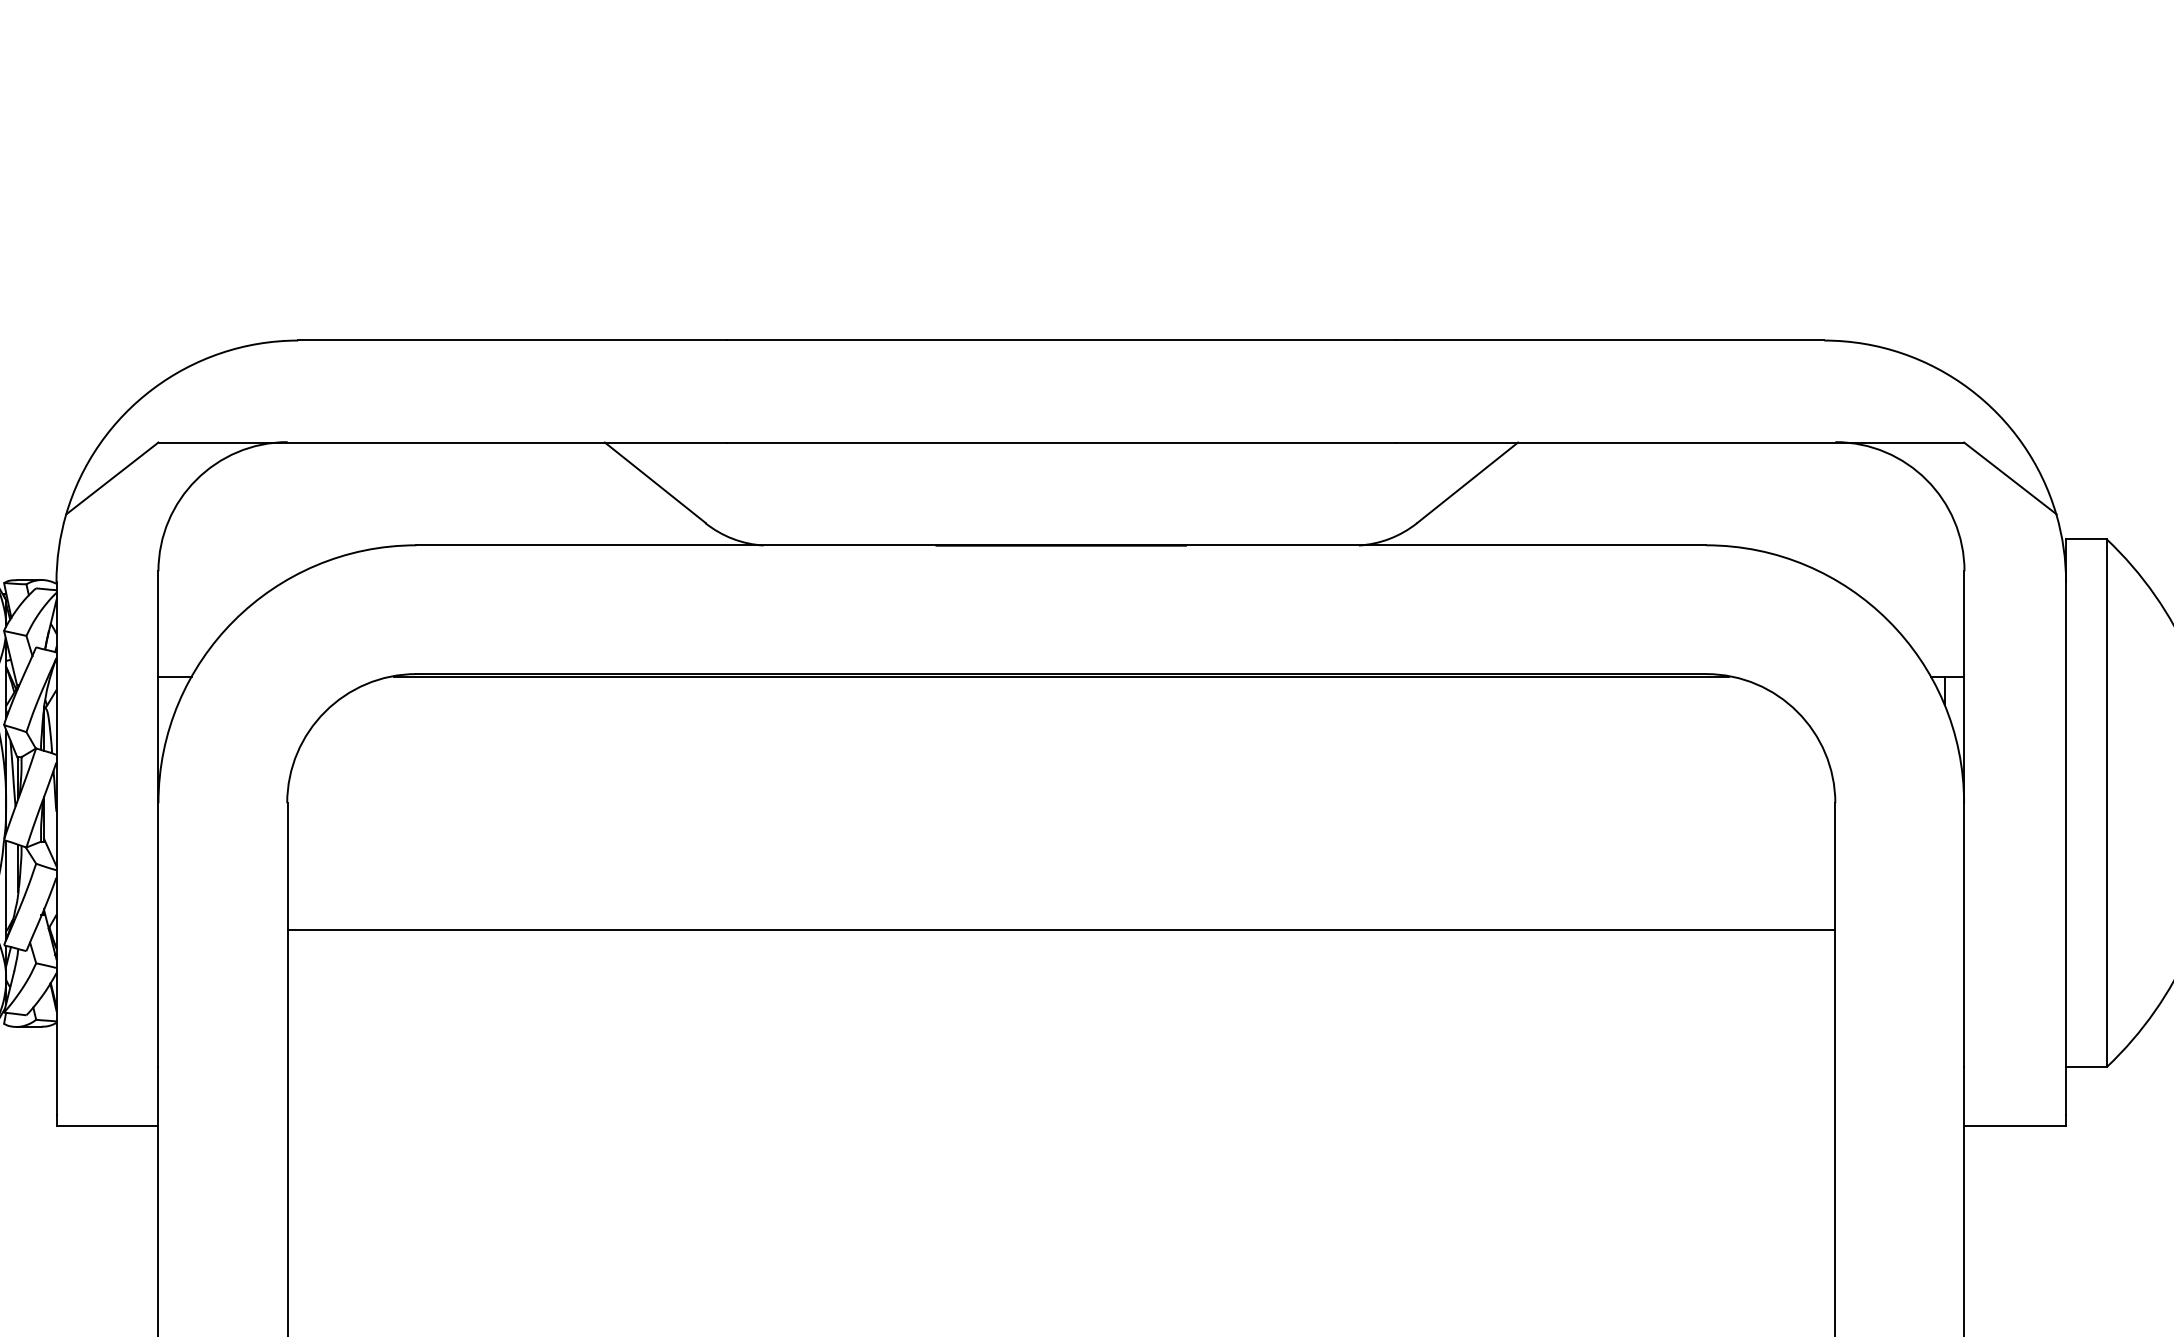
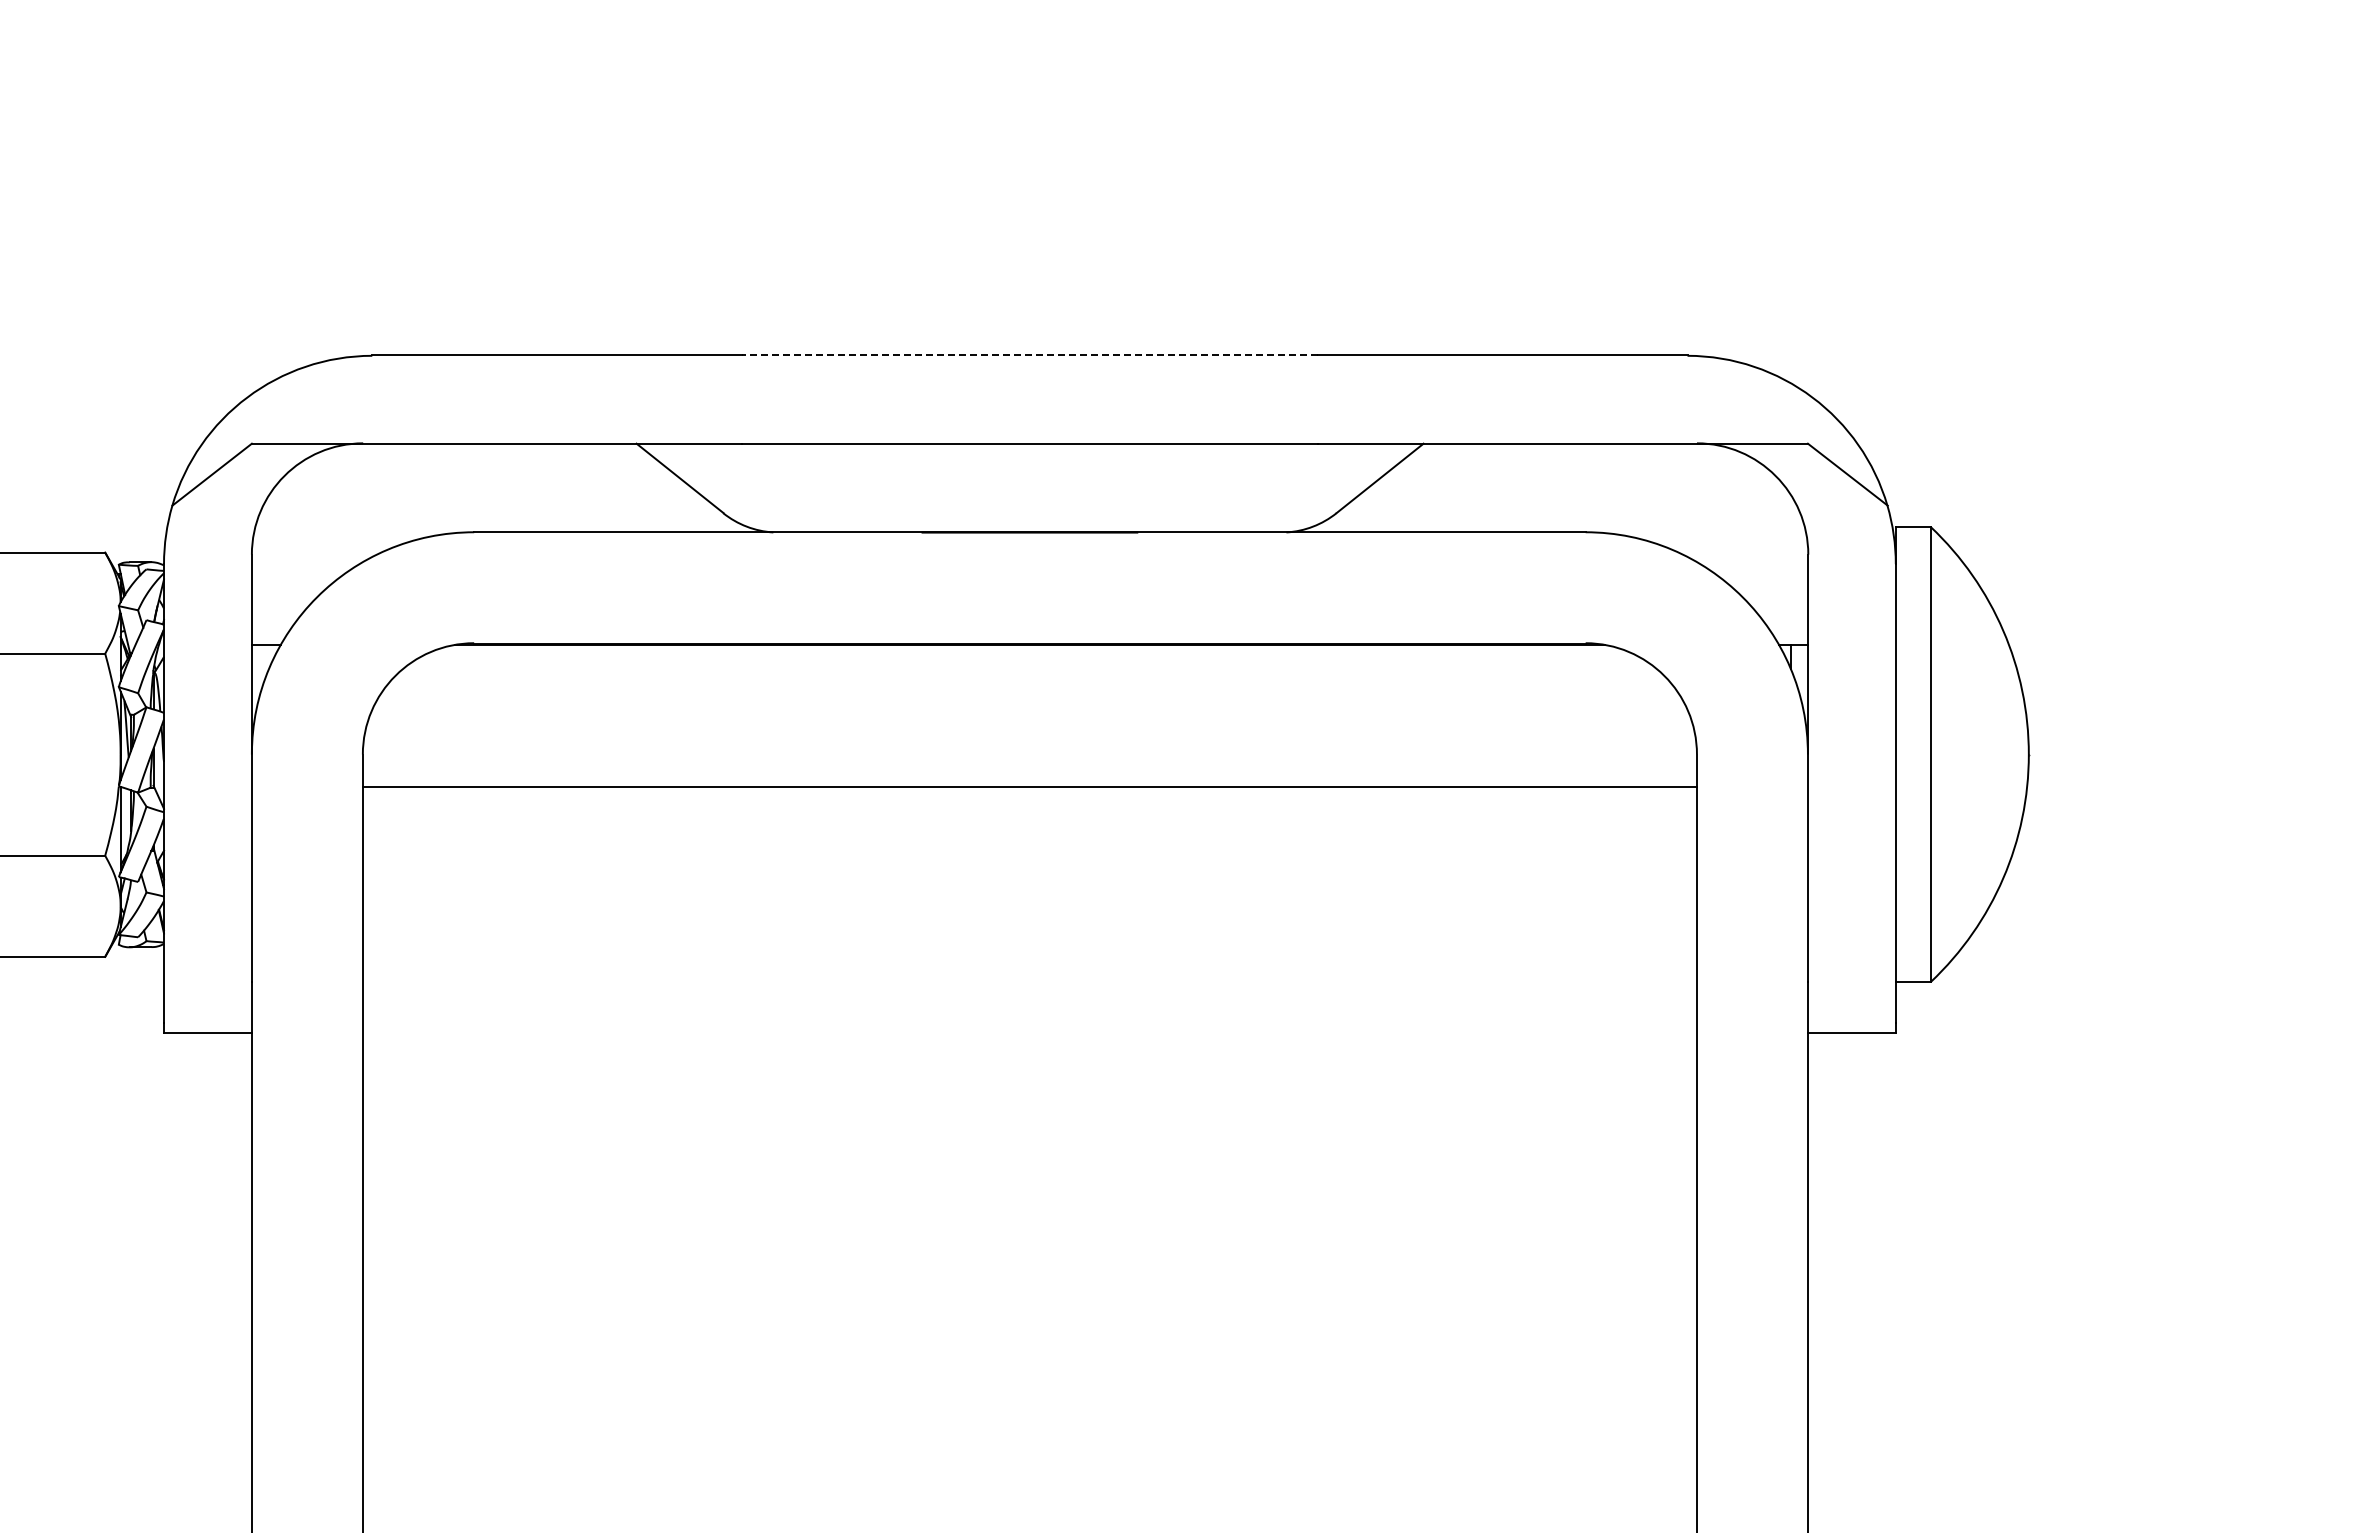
line: (1060, 340) -> (1029, 355), solid -> dashed
line: (1060, 930) -> (1029, 787), moved

